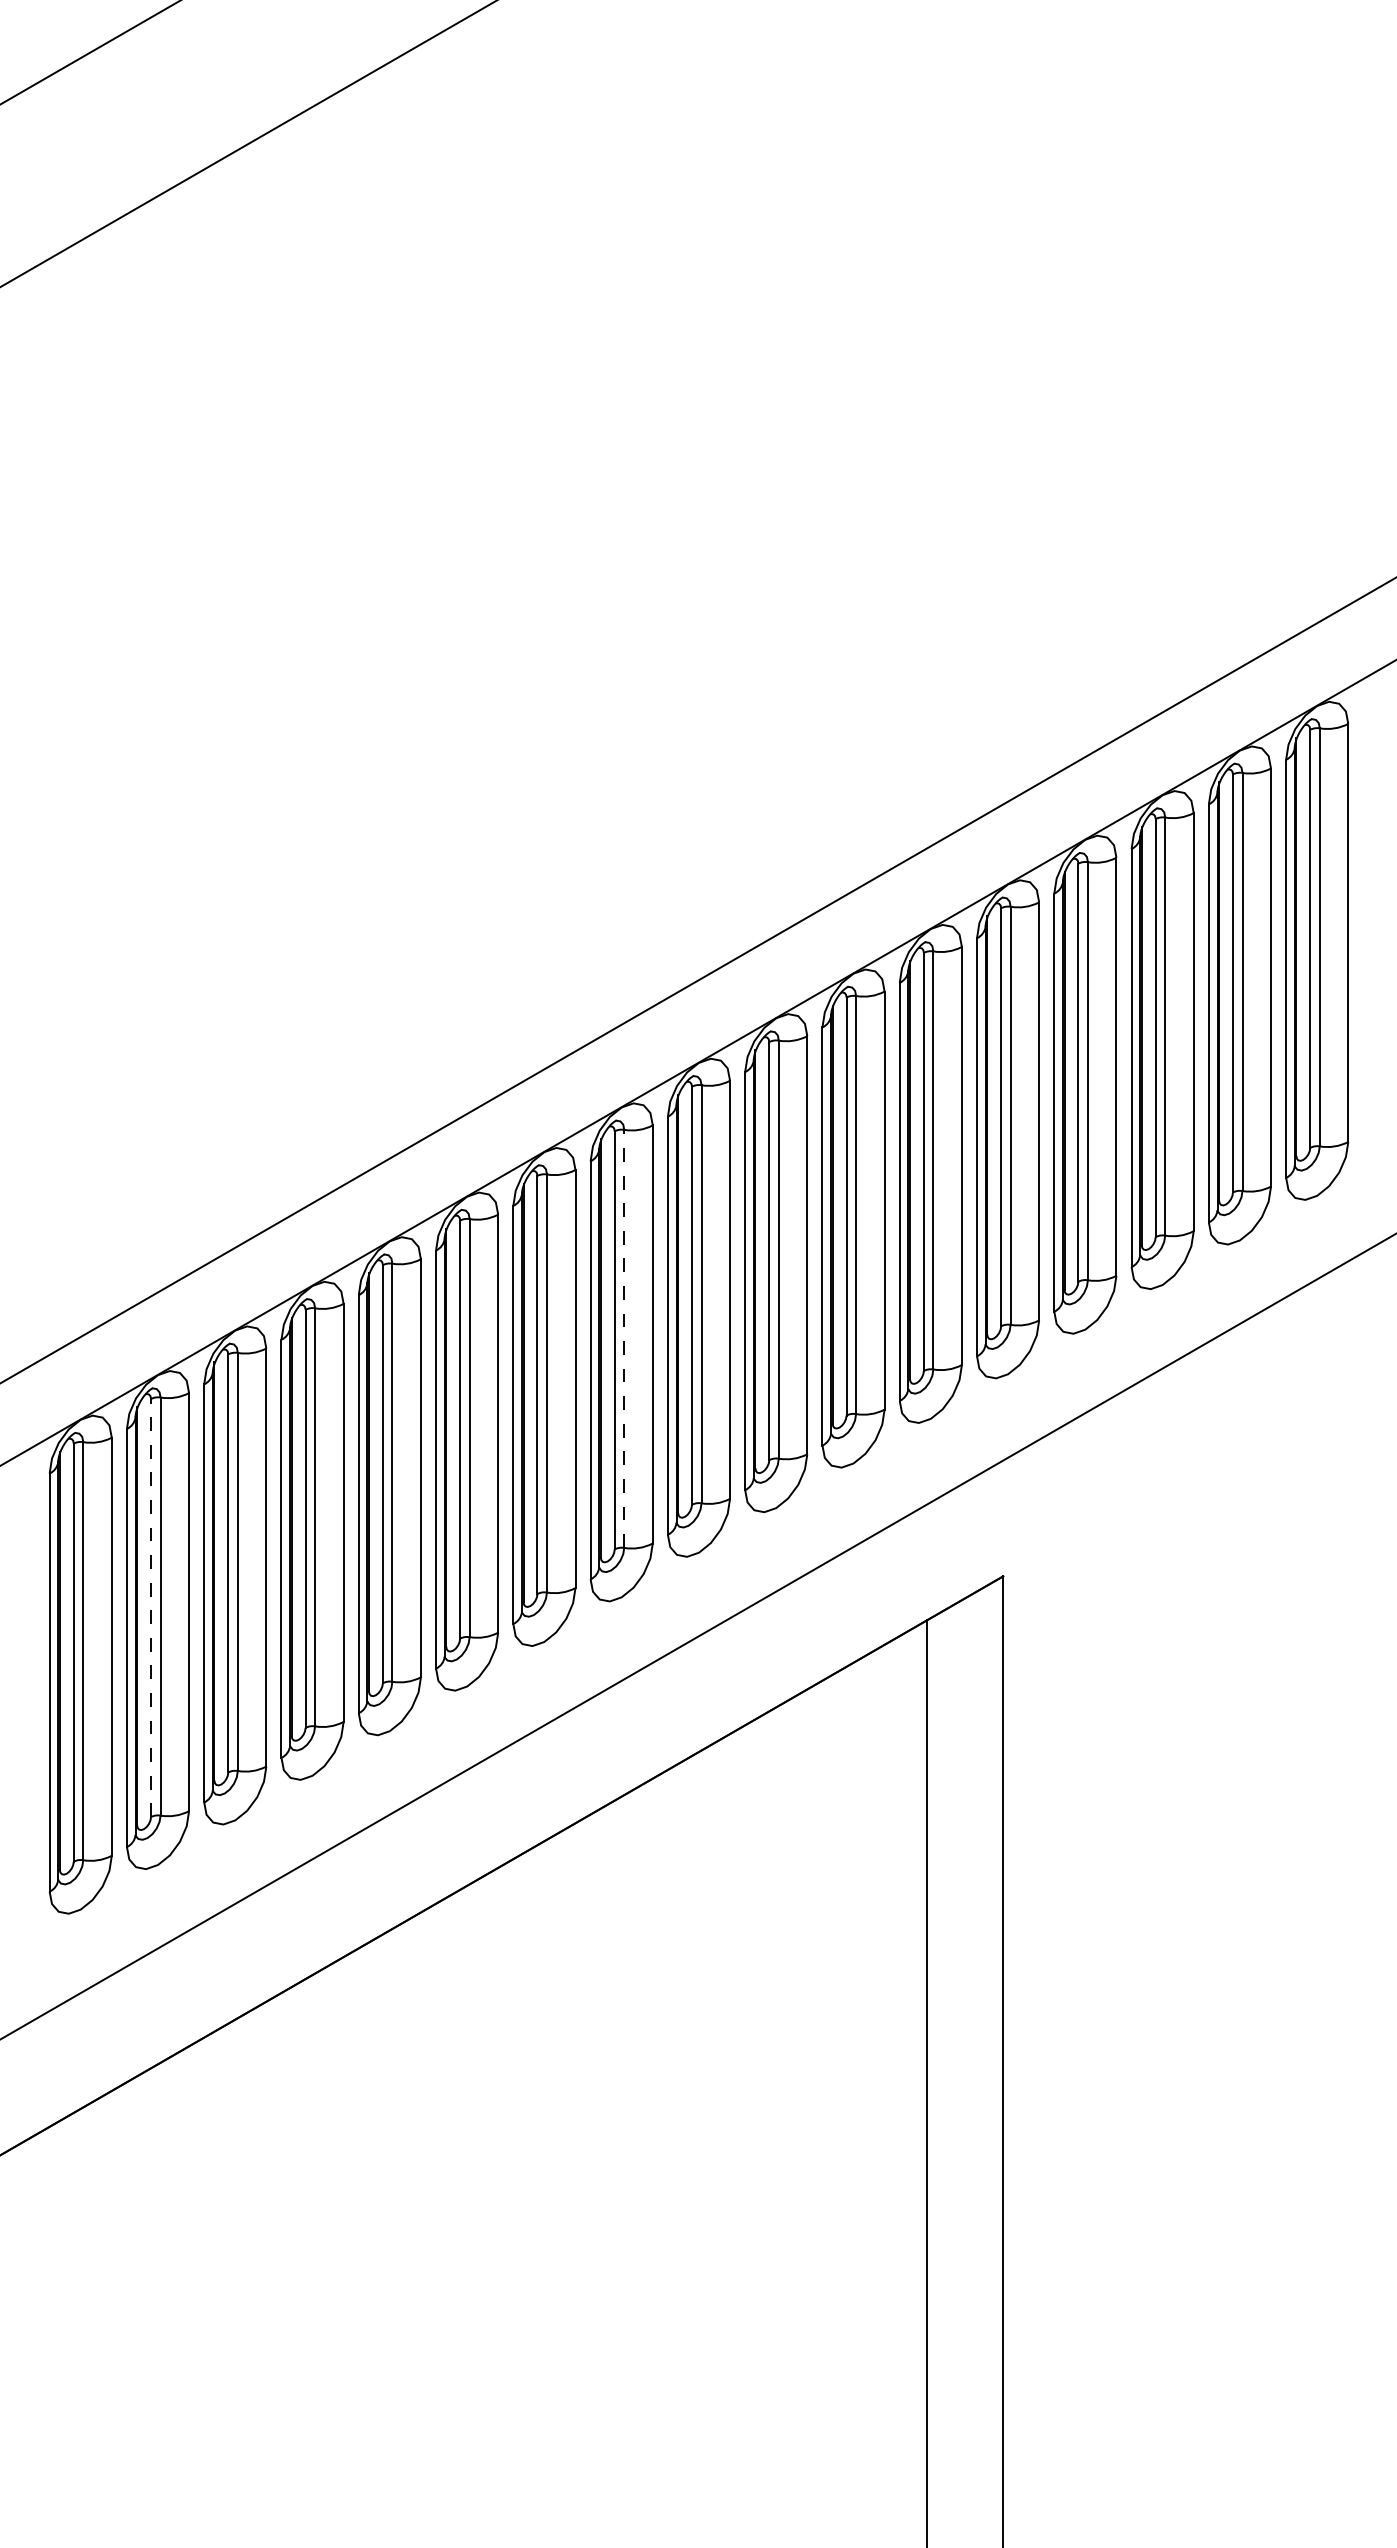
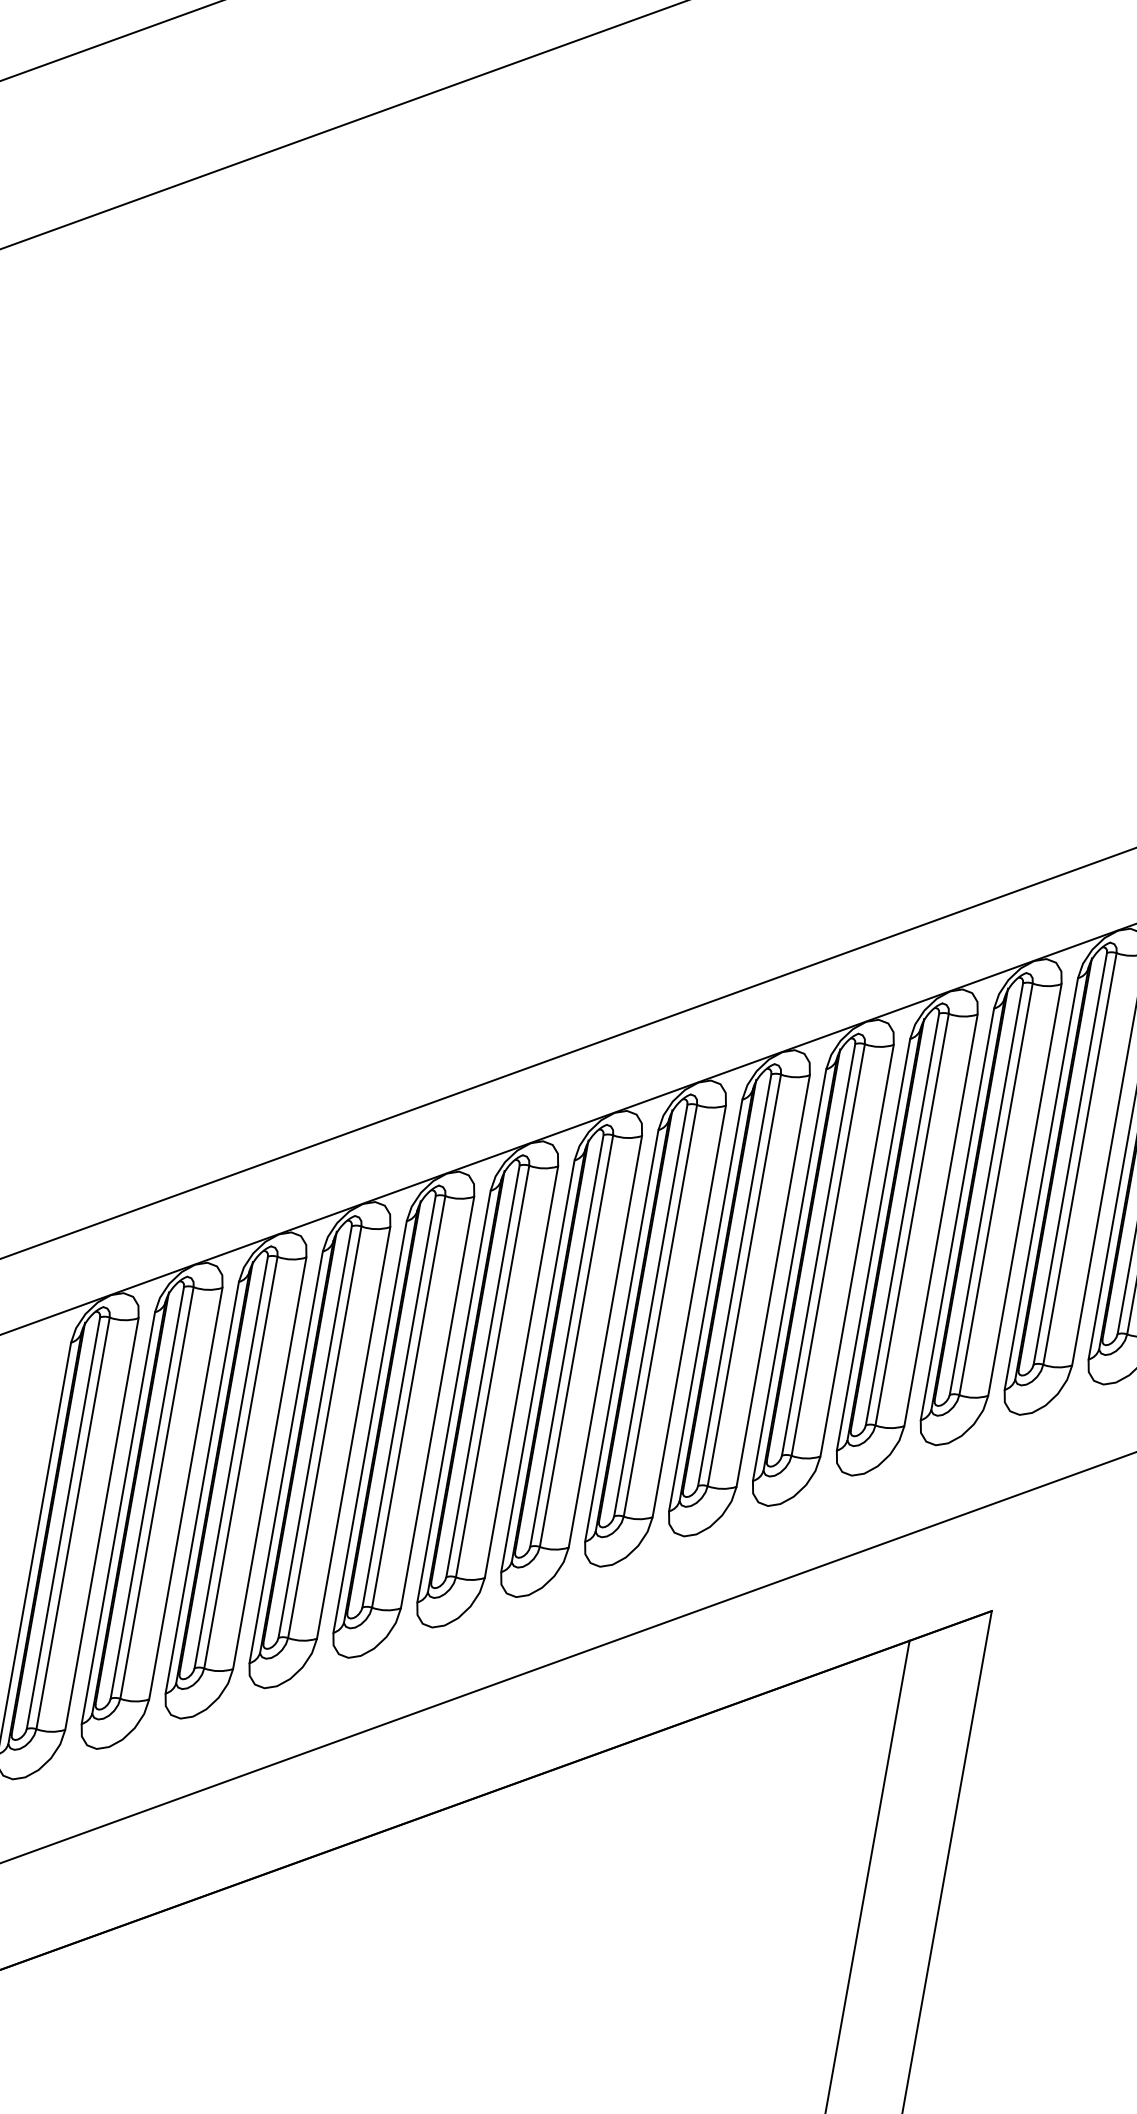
line: (624, 1338) -> (660, 1310), dashed -> solid
line: (151, 1607) -> (147, 1492), dashed -> solid

